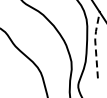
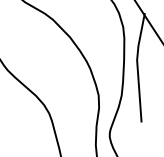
line: (95, 42) -> (137, 64), dashed -> solid

